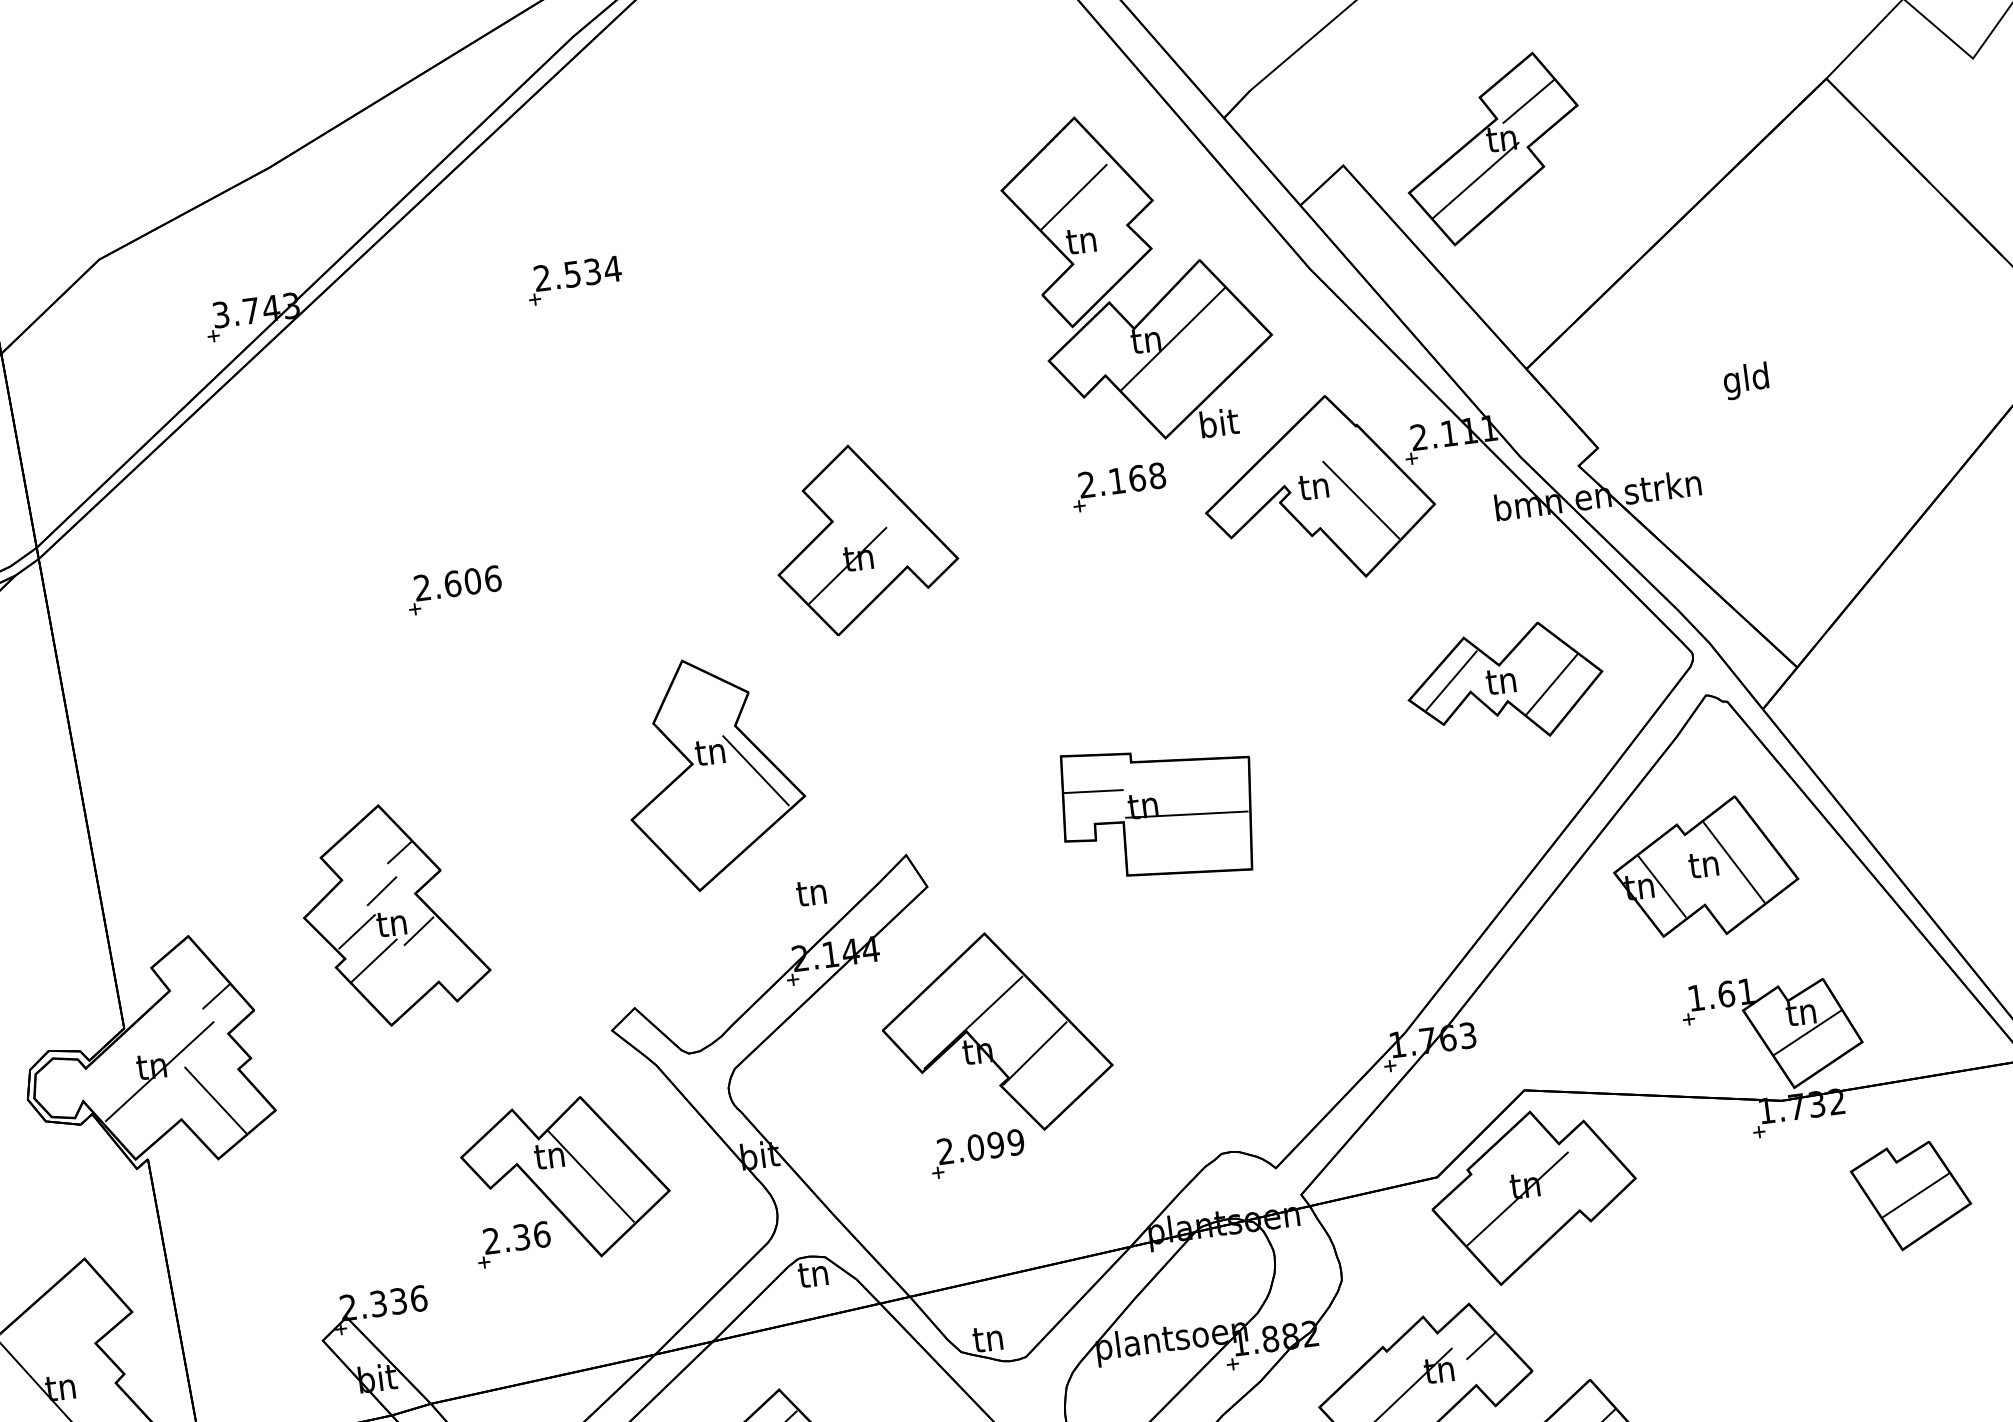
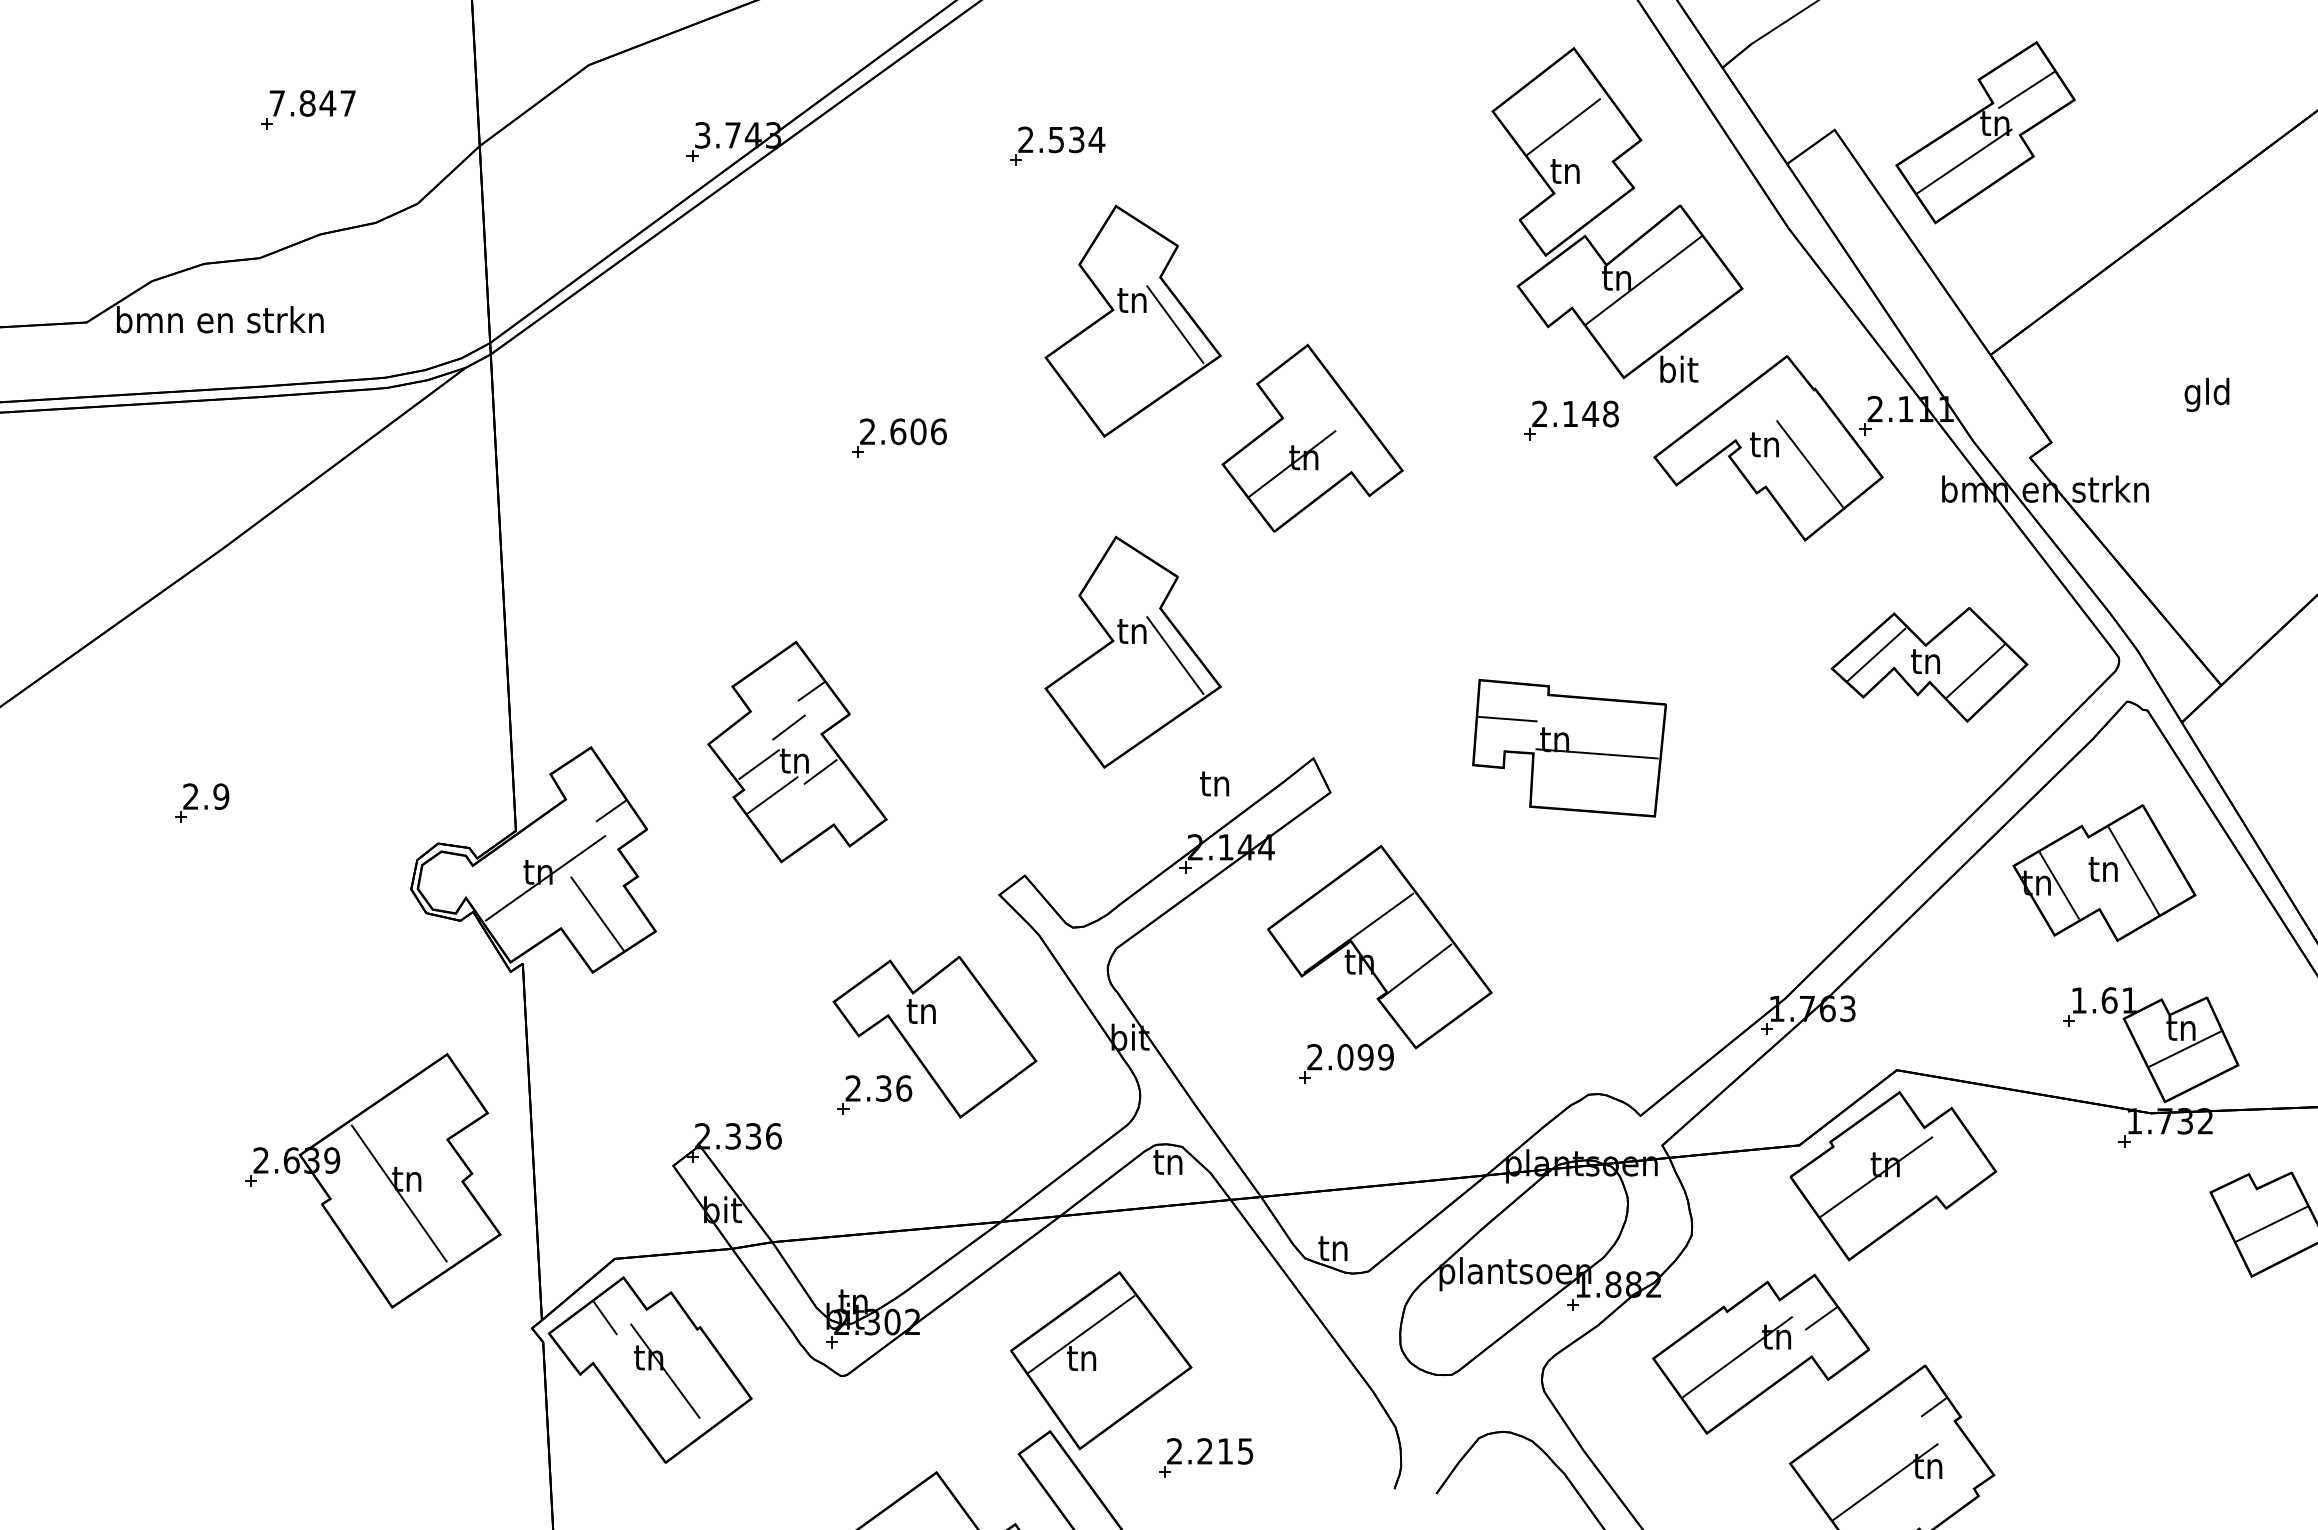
part: (670, 443) -> (1132, 320), added
text: (1137, 477) -> (1590, 413), 2.168 -> 2.148
line: (590, 1176) -> (959, 1036), removed

